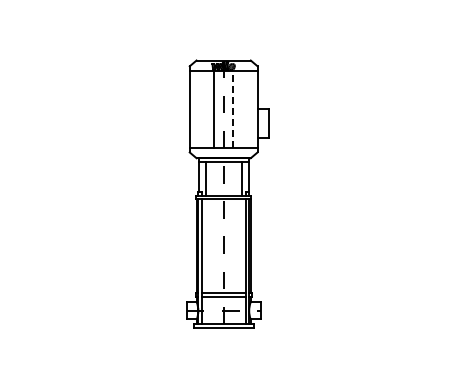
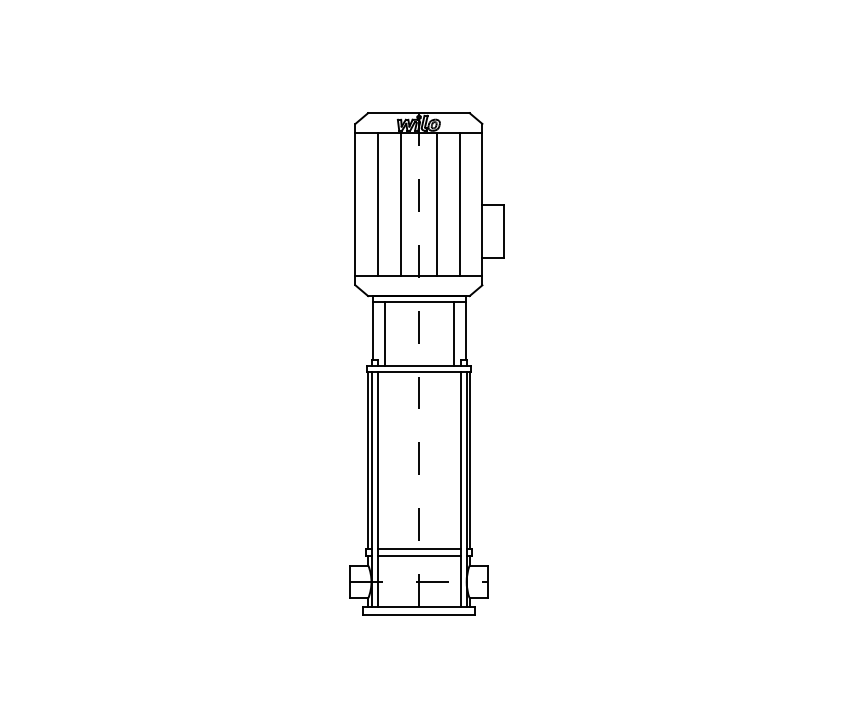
line: (233, 108) -> (437, 202), dashed -> solid
line: (201, 109) -> (377, 204), added
line: (245, 109) -> (459, 204), added

